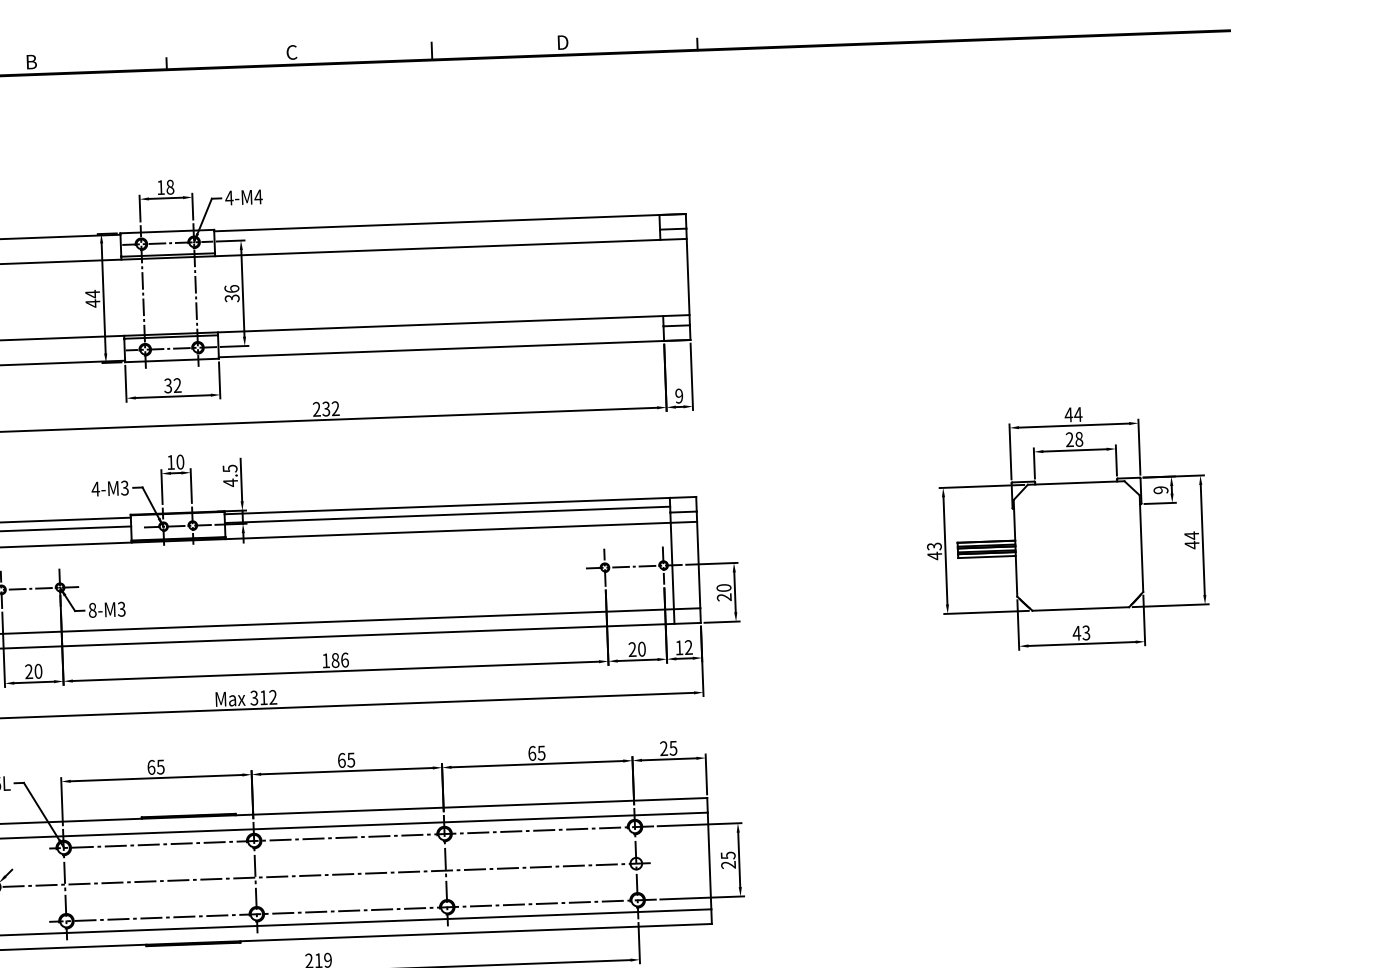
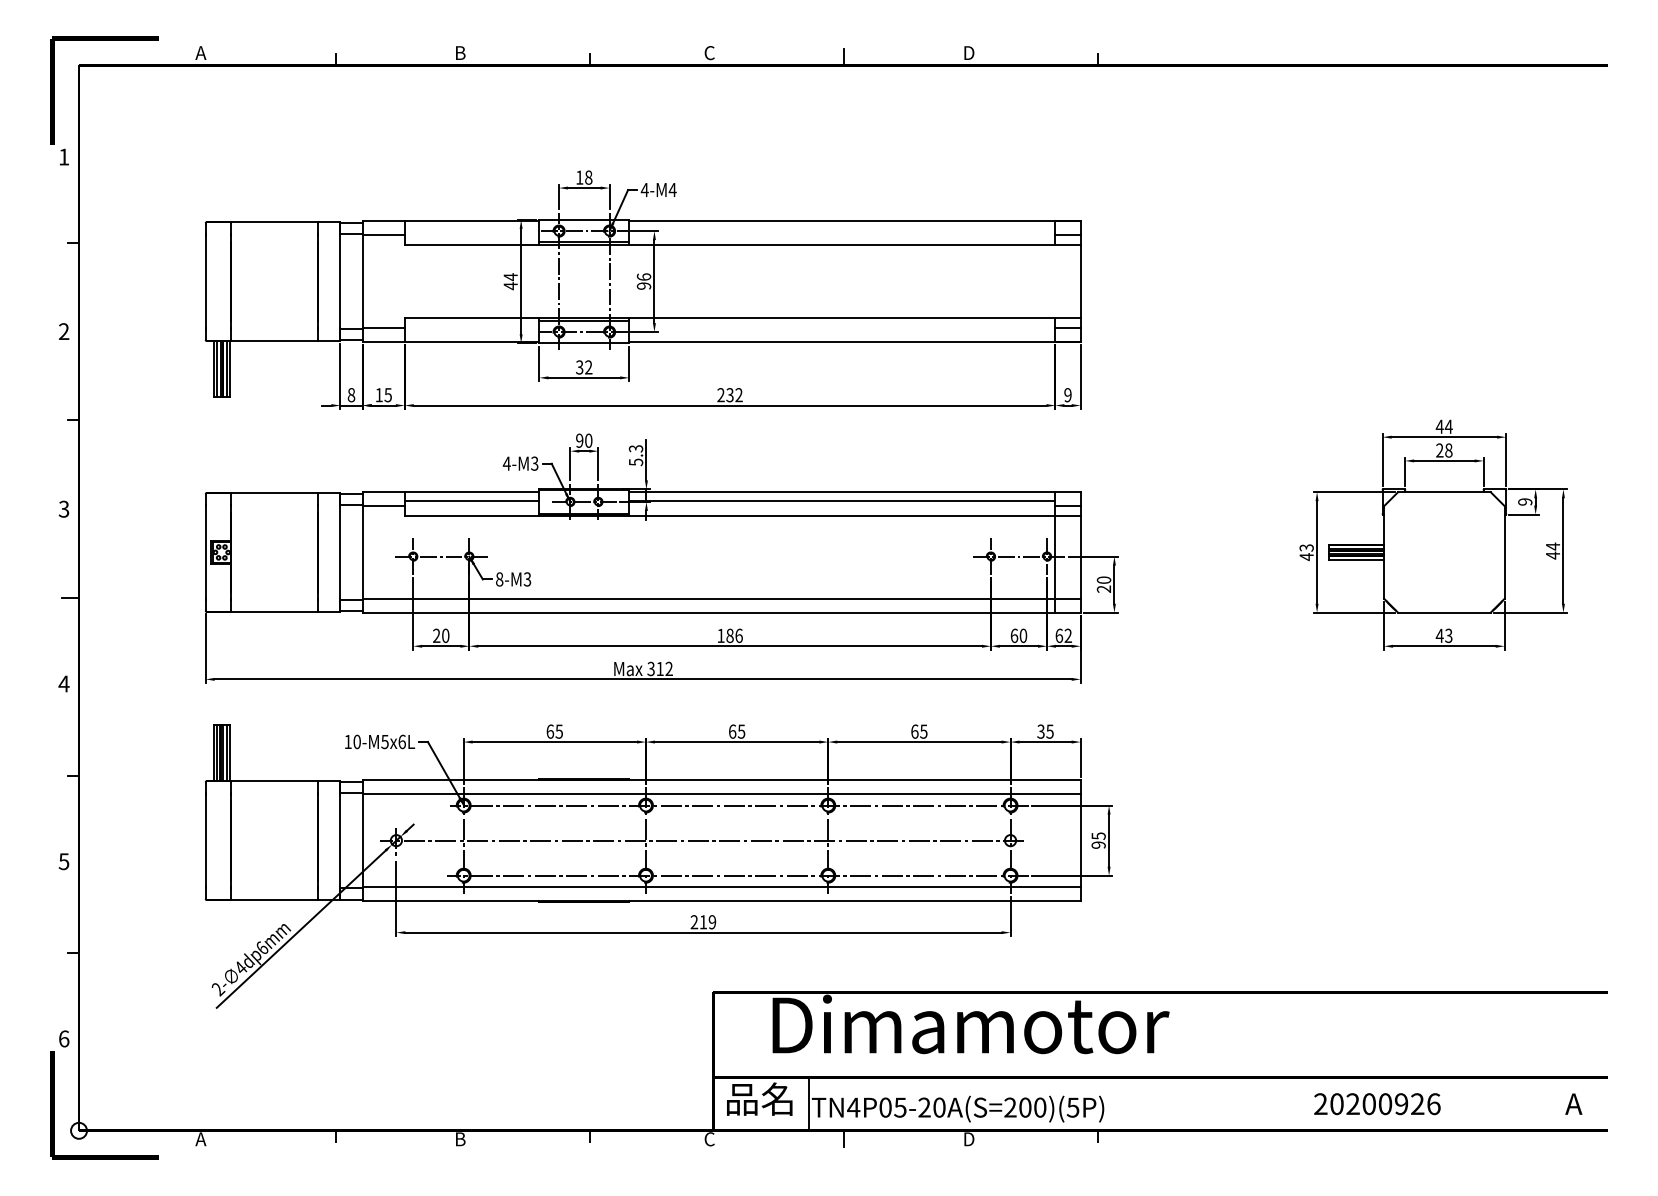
text: (232, 297) -> (644, 285), 36 -> 96
text: (170, 462) -> (579, 440), 10 -> 90
text: (229, 475) -> (635, 455), 4.5 -> 5.3
text: (679, 647) -> (1059, 635), 12 -> 62
text: (632, 649) -> (1014, 635), 20 -> 60
text: (663, 748) -> (1040, 731), 25 -> 35
text: (728, 864) -> (1098, 844), 25 -> 95

